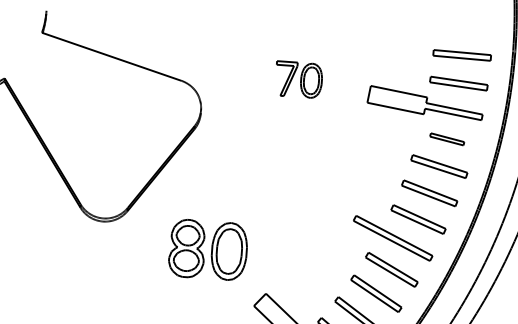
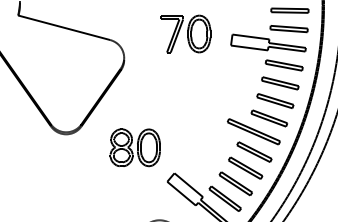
part: (298, 79) -> (185, 33), size x1.67
part: (446, 139) -> (283, 65), size x1.67

